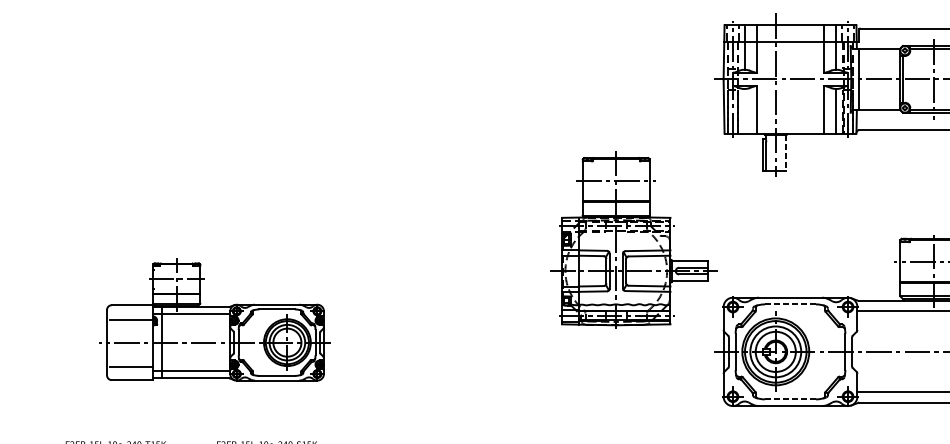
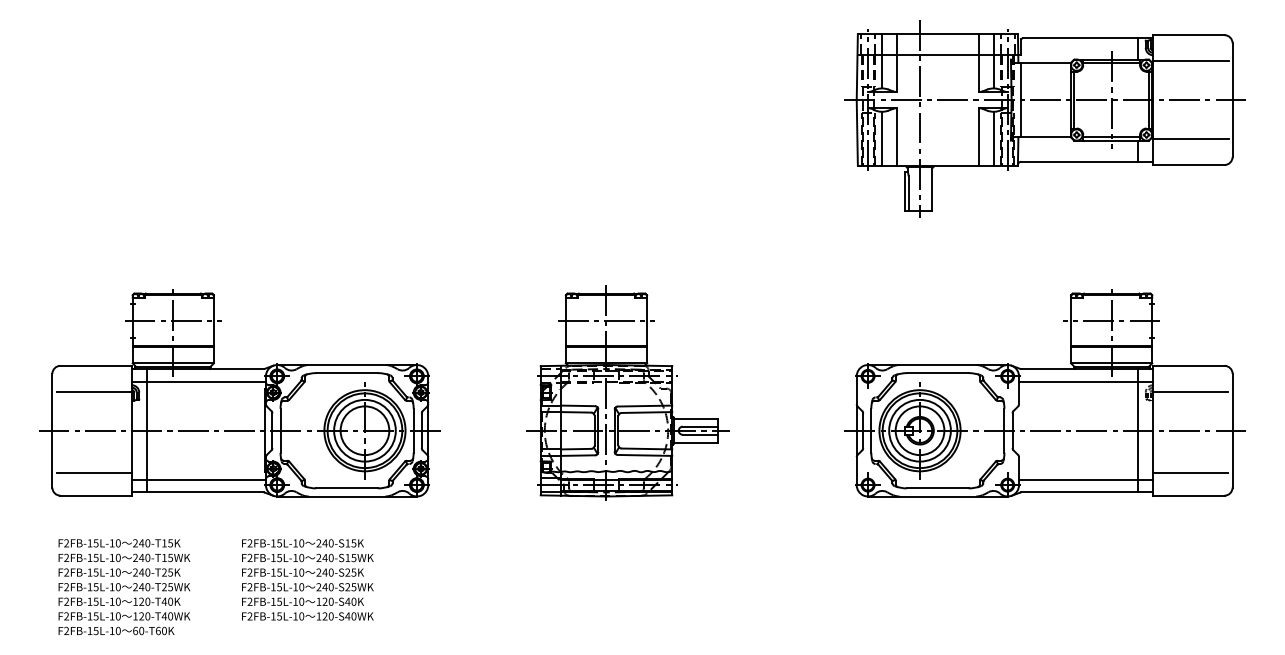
line: (744, 111) -> (882, 138), added
line: (786, 153) -> (932, 189), dashed -> solid
part: (633, 239) -> (627, 392), moved
line: (790, 304) -> (937, 373), dashed -> solid
part: (214, 321) -> (239, 393), size x1.43
line: (790, 399) -> (937, 488), dashed -> solid

